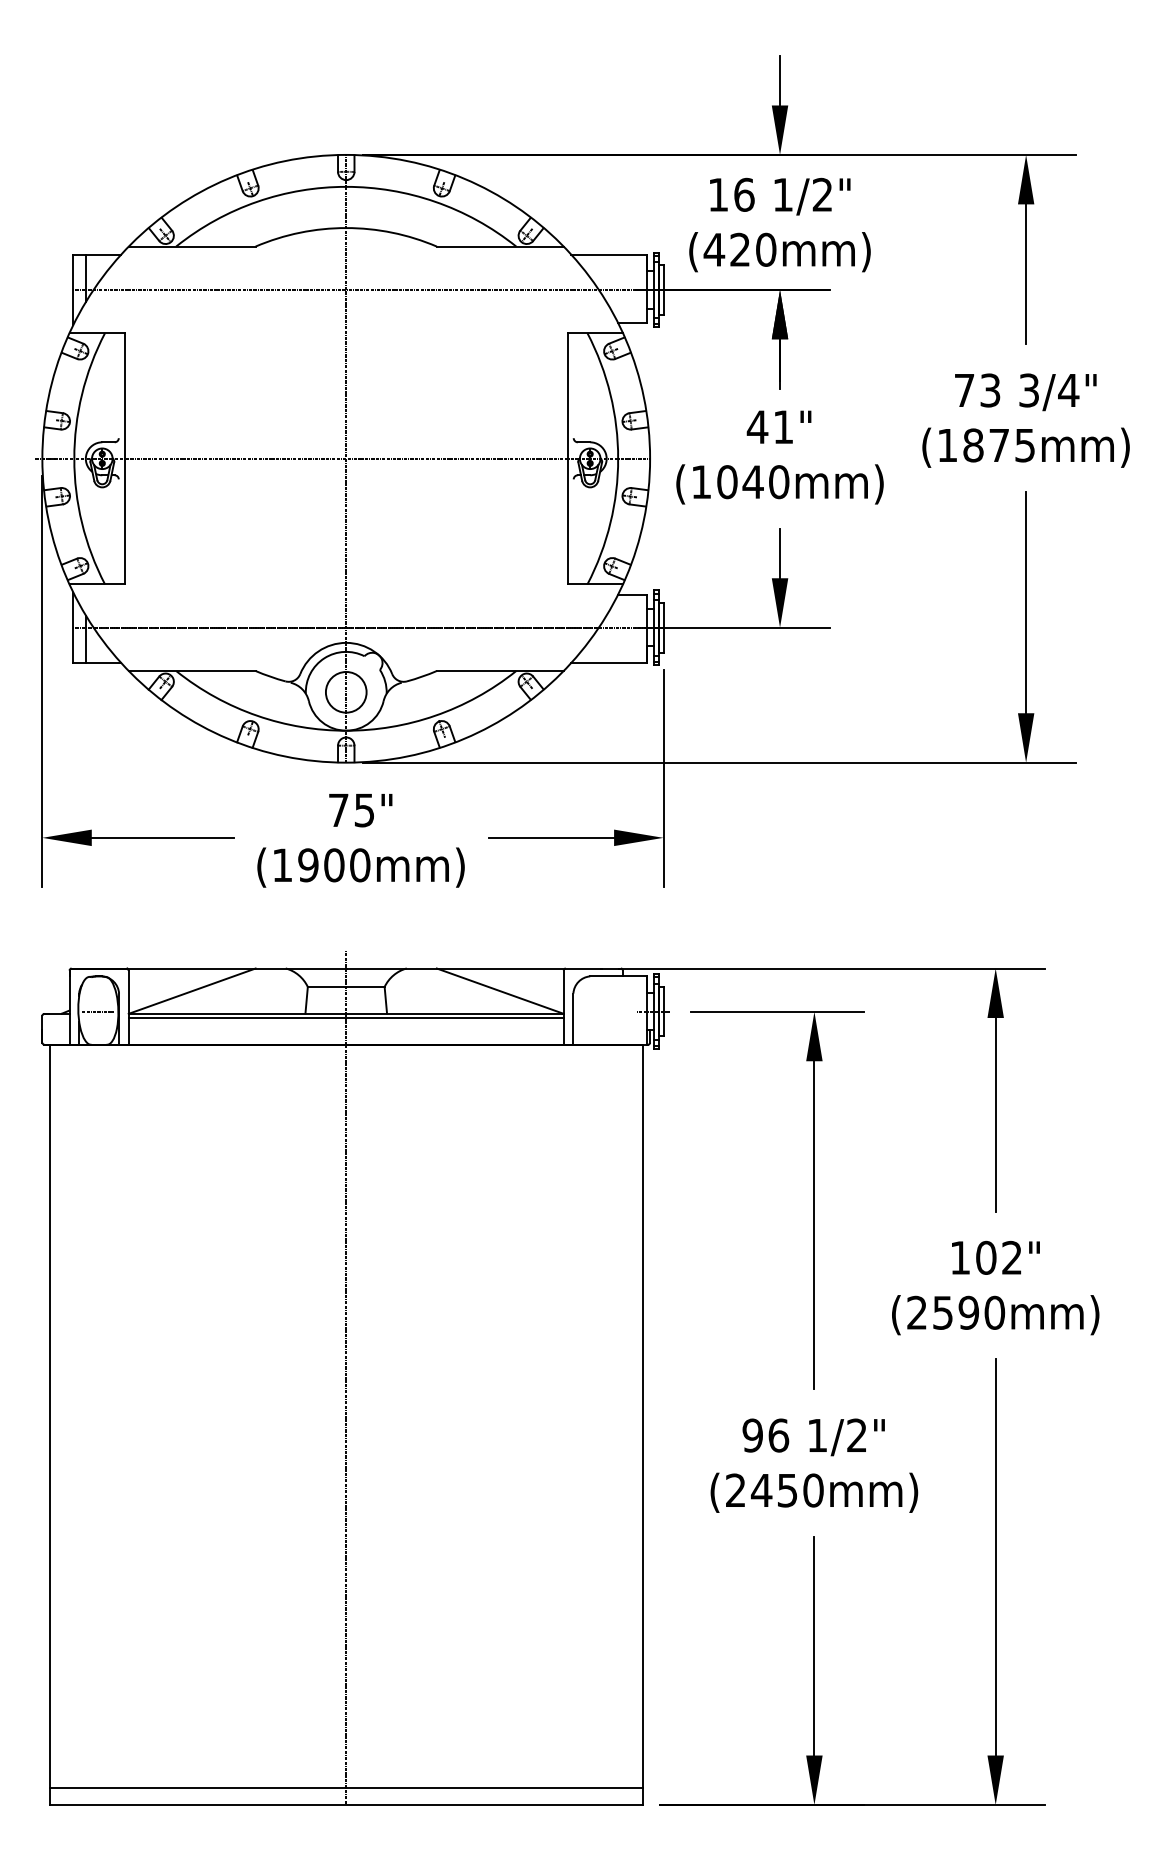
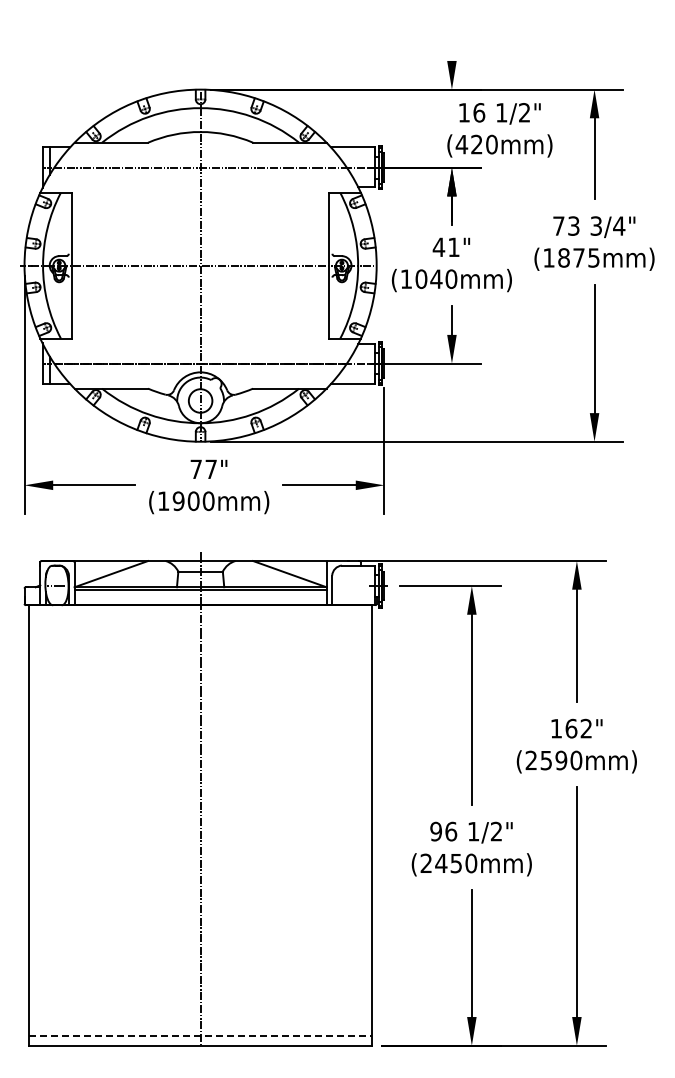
line: (779, 80) -> (451, 46), removed
text: (779, 225) -> (499, 130), moved
text: (363, 810) -> (210, 469), 75" -> 77"
text: (986, 1257) -> (571, 728), 102" -> 162"
line: (346, 1789) -> (200, 1036), solid -> dashed

